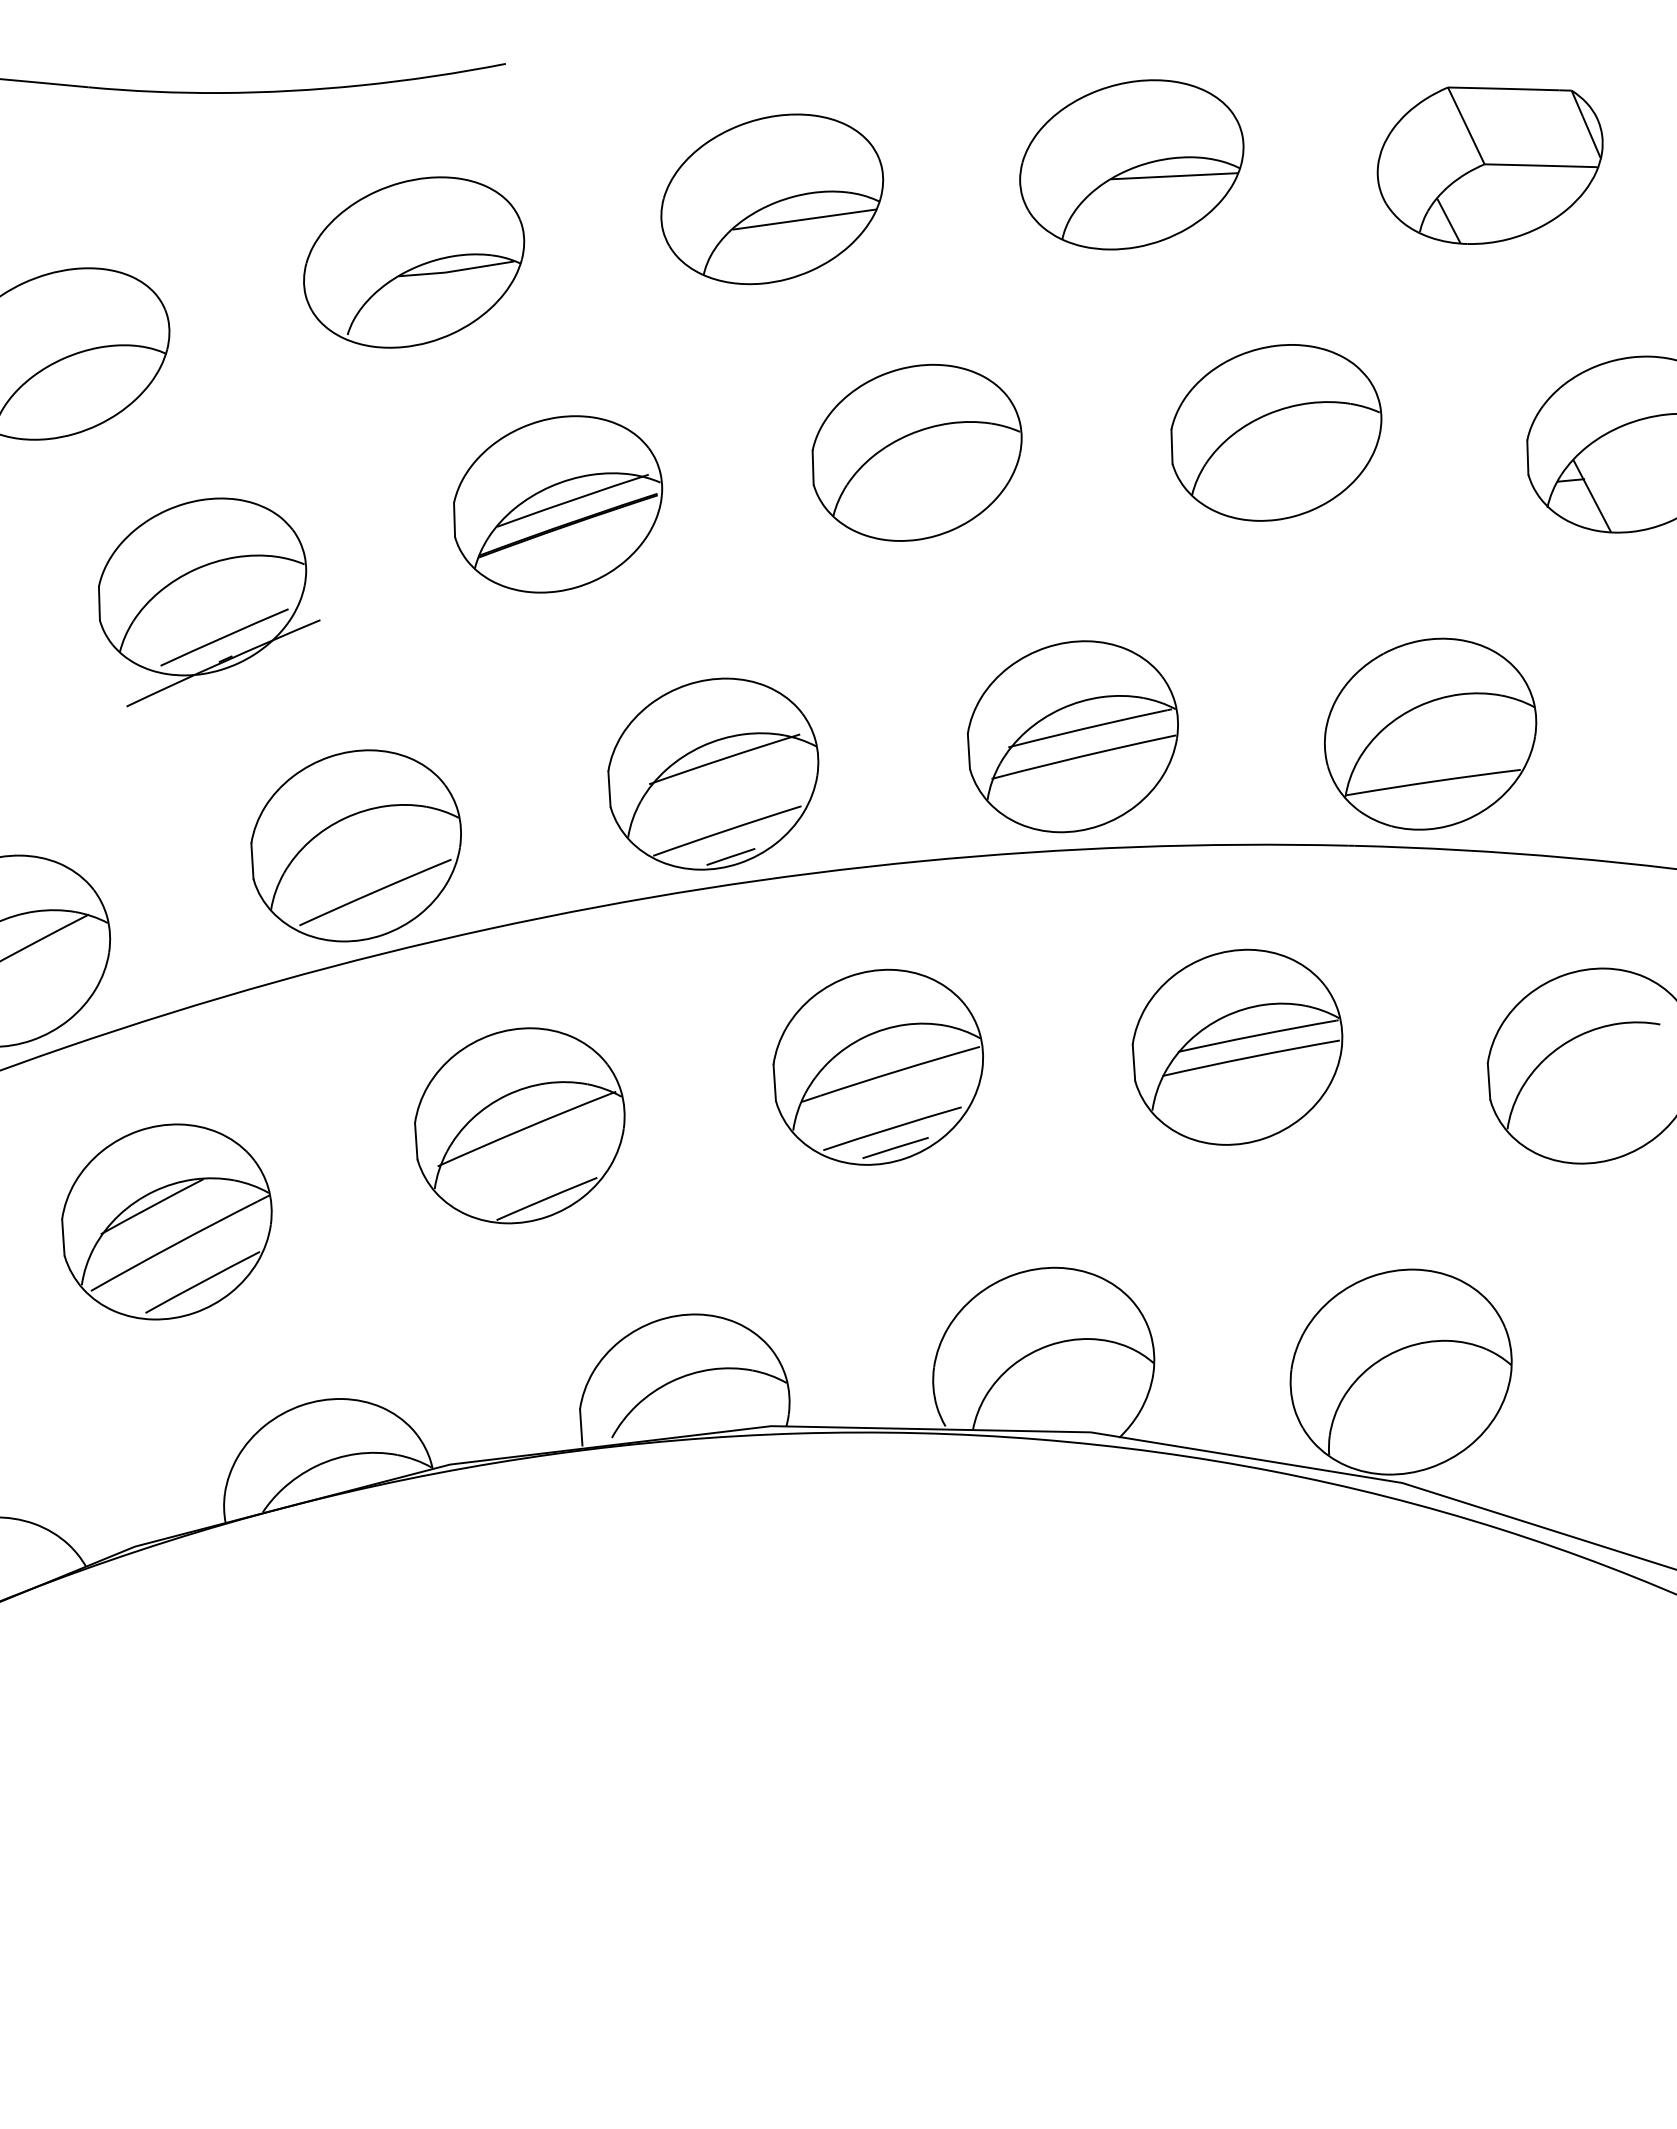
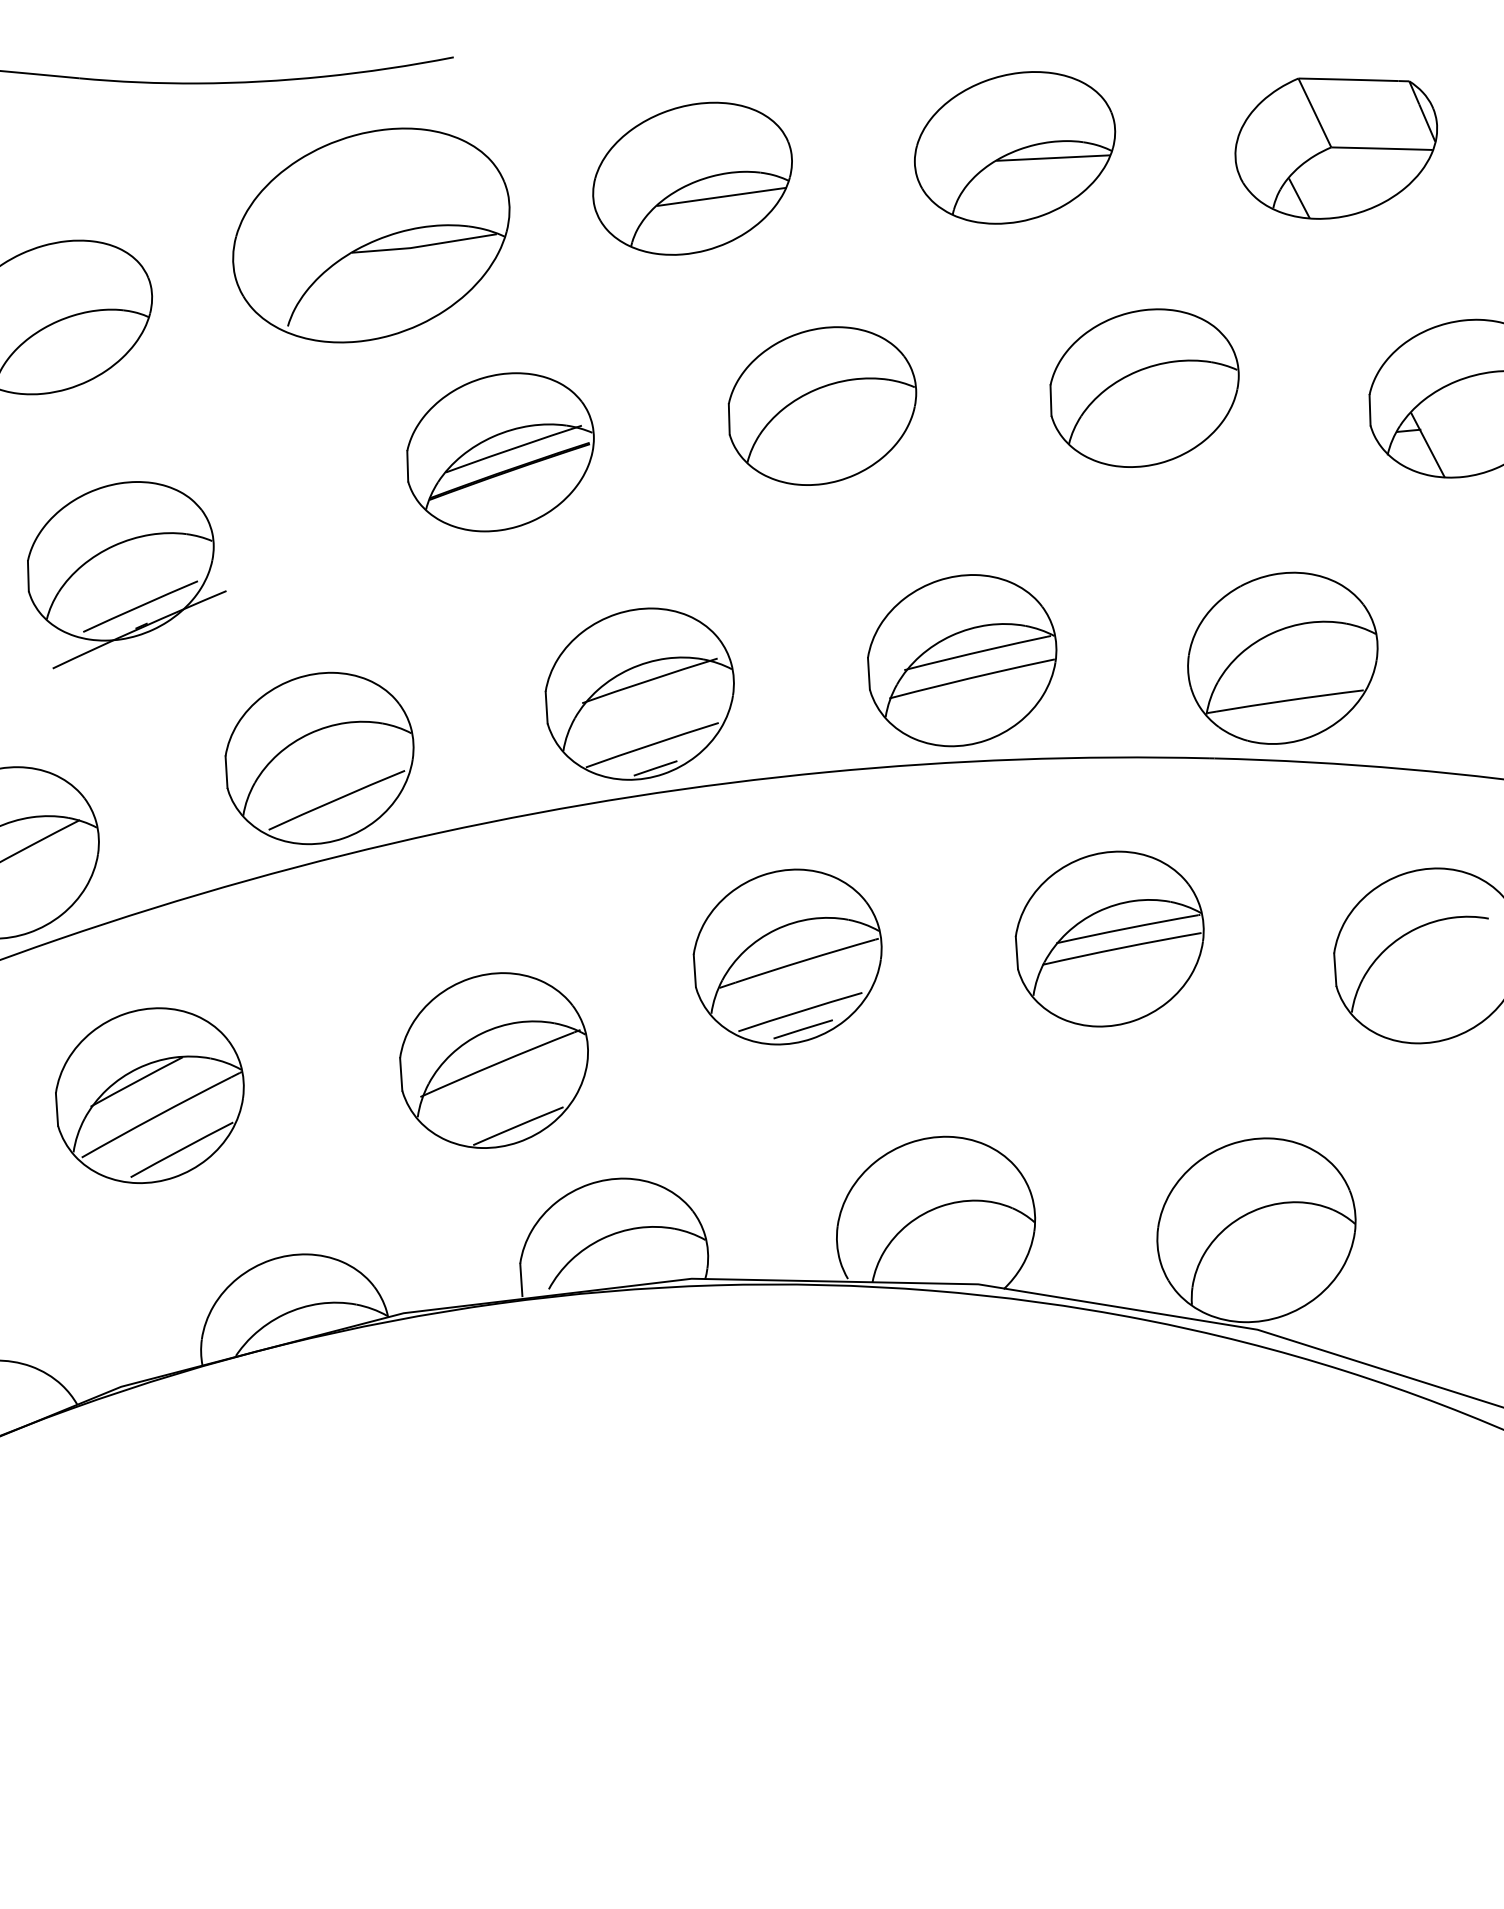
part: (414, 262) -> (371, 235), size x1.4
part: (209, 602) -> (127, 575), moved
part: (519, 1125) -> (493, 1060), moved

